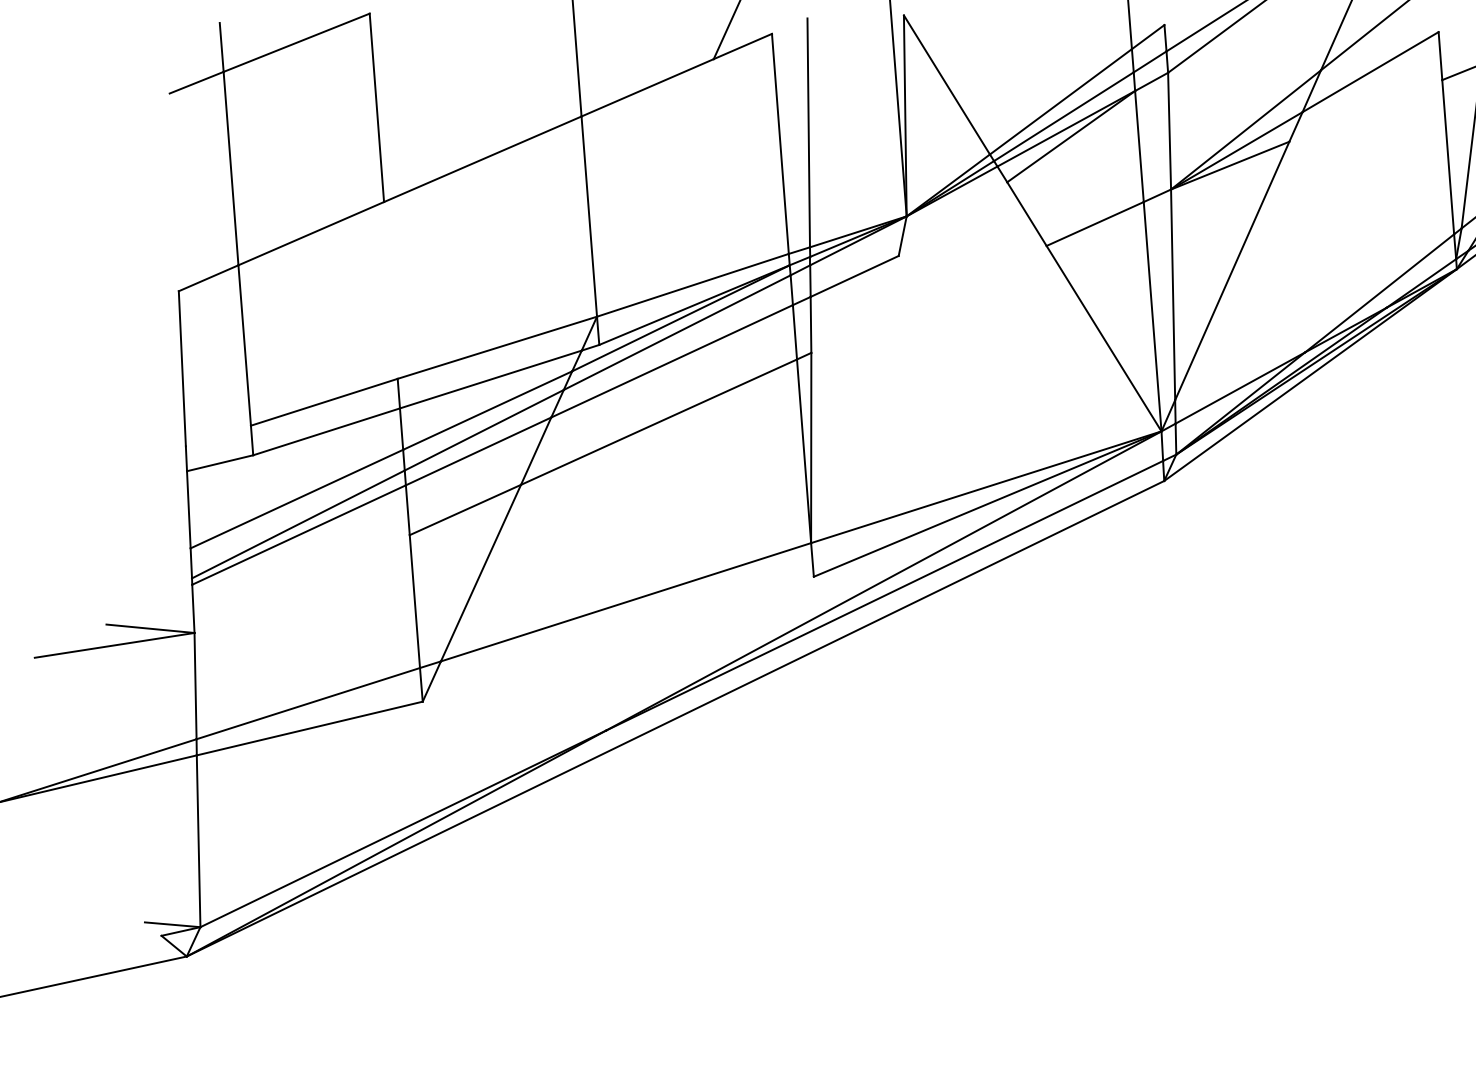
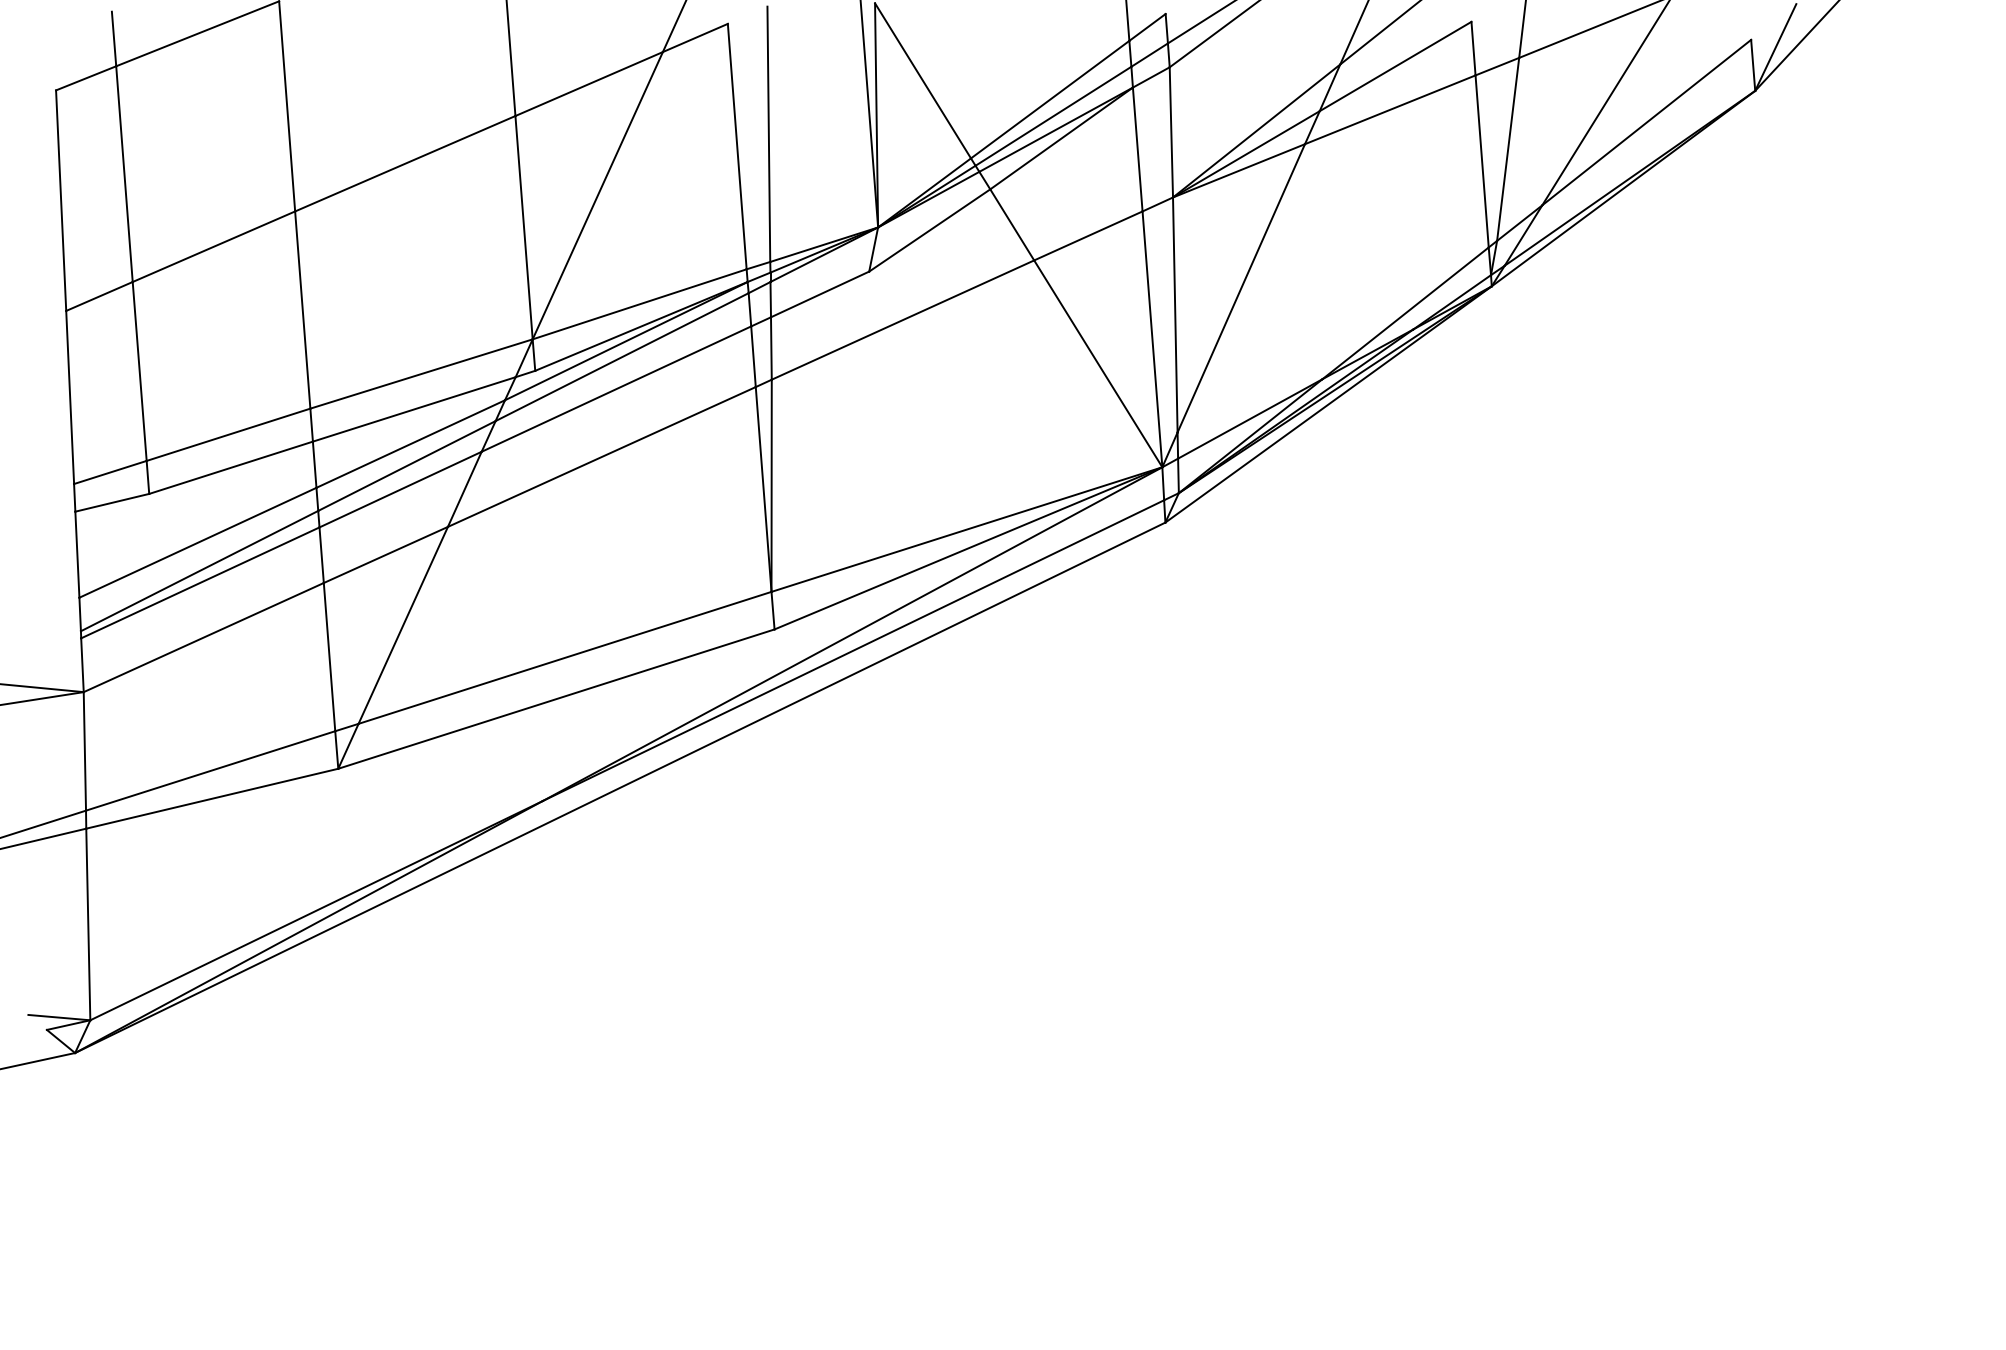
line: (1365, 110) -> (1389, 109), added
line: (655, 187) -> (597, 195), added
line: (174, 192) -> (61, 200), added
line: (952, 219) -> (929, 230), added
line: (390, 289) -> (302, 309), added
line: (928, 298) -> (902, 319), added
line: (218, 436) -> (110, 472), added
line: (301, 584) -> (203, 637), added
line: (618, 638) -> (556, 698), added

